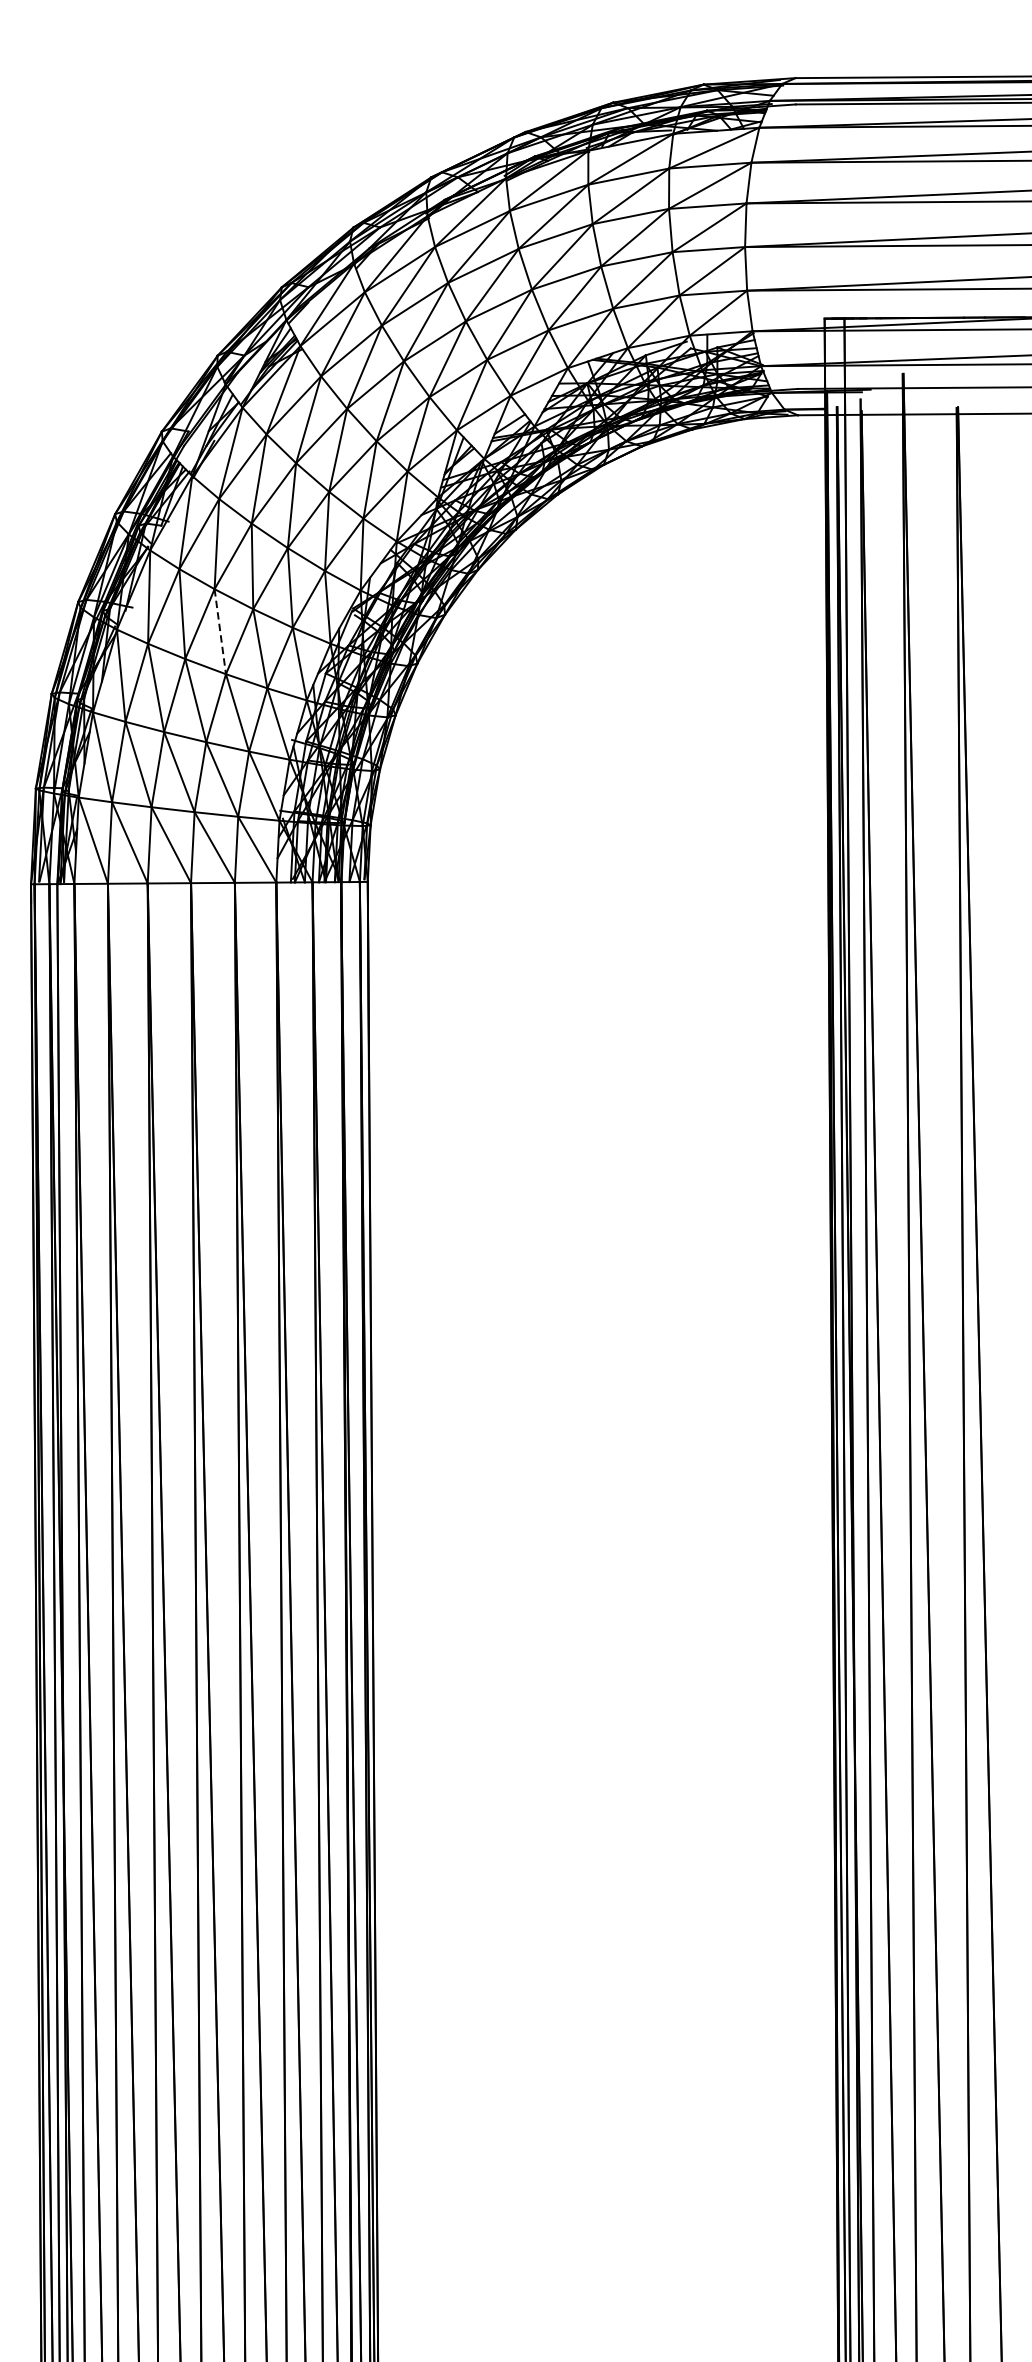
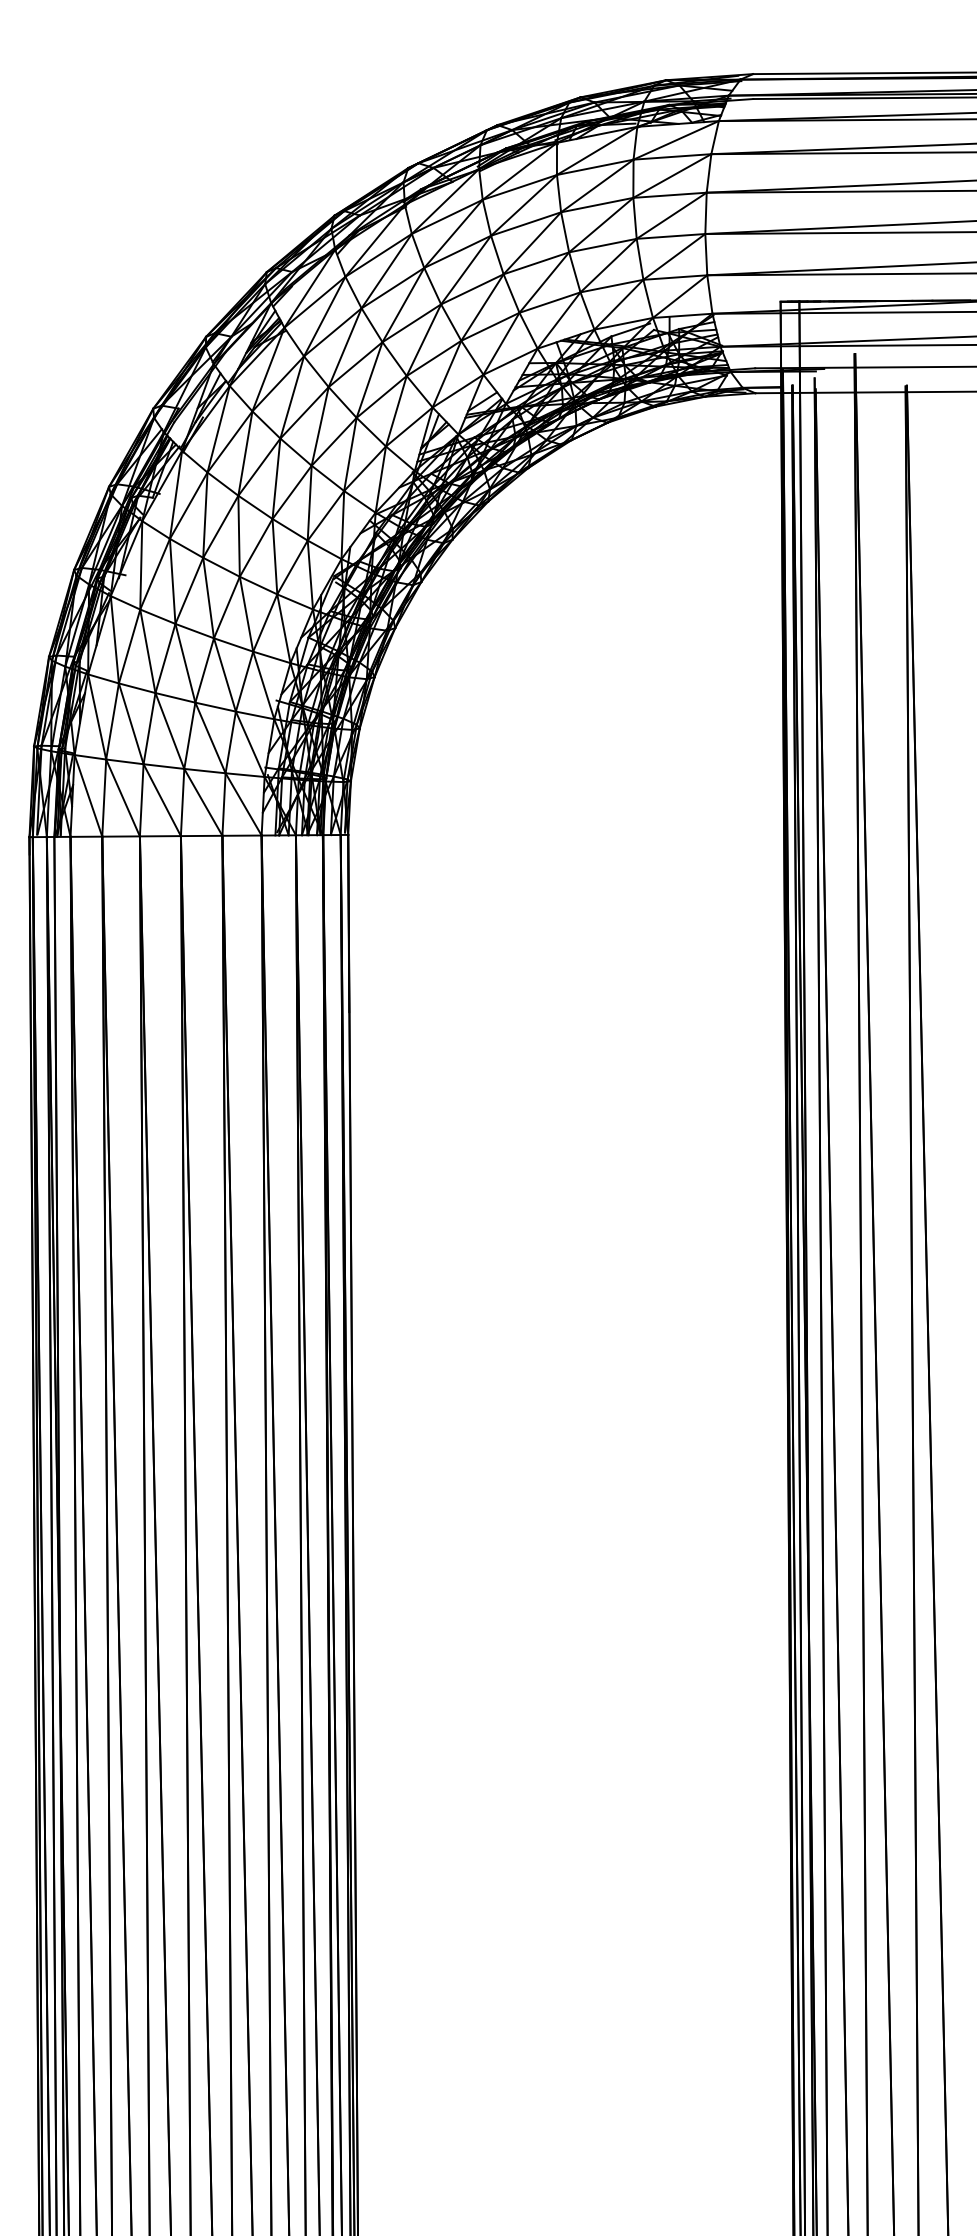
line: (220, 632) -> (208, 598), dashed -> solid

